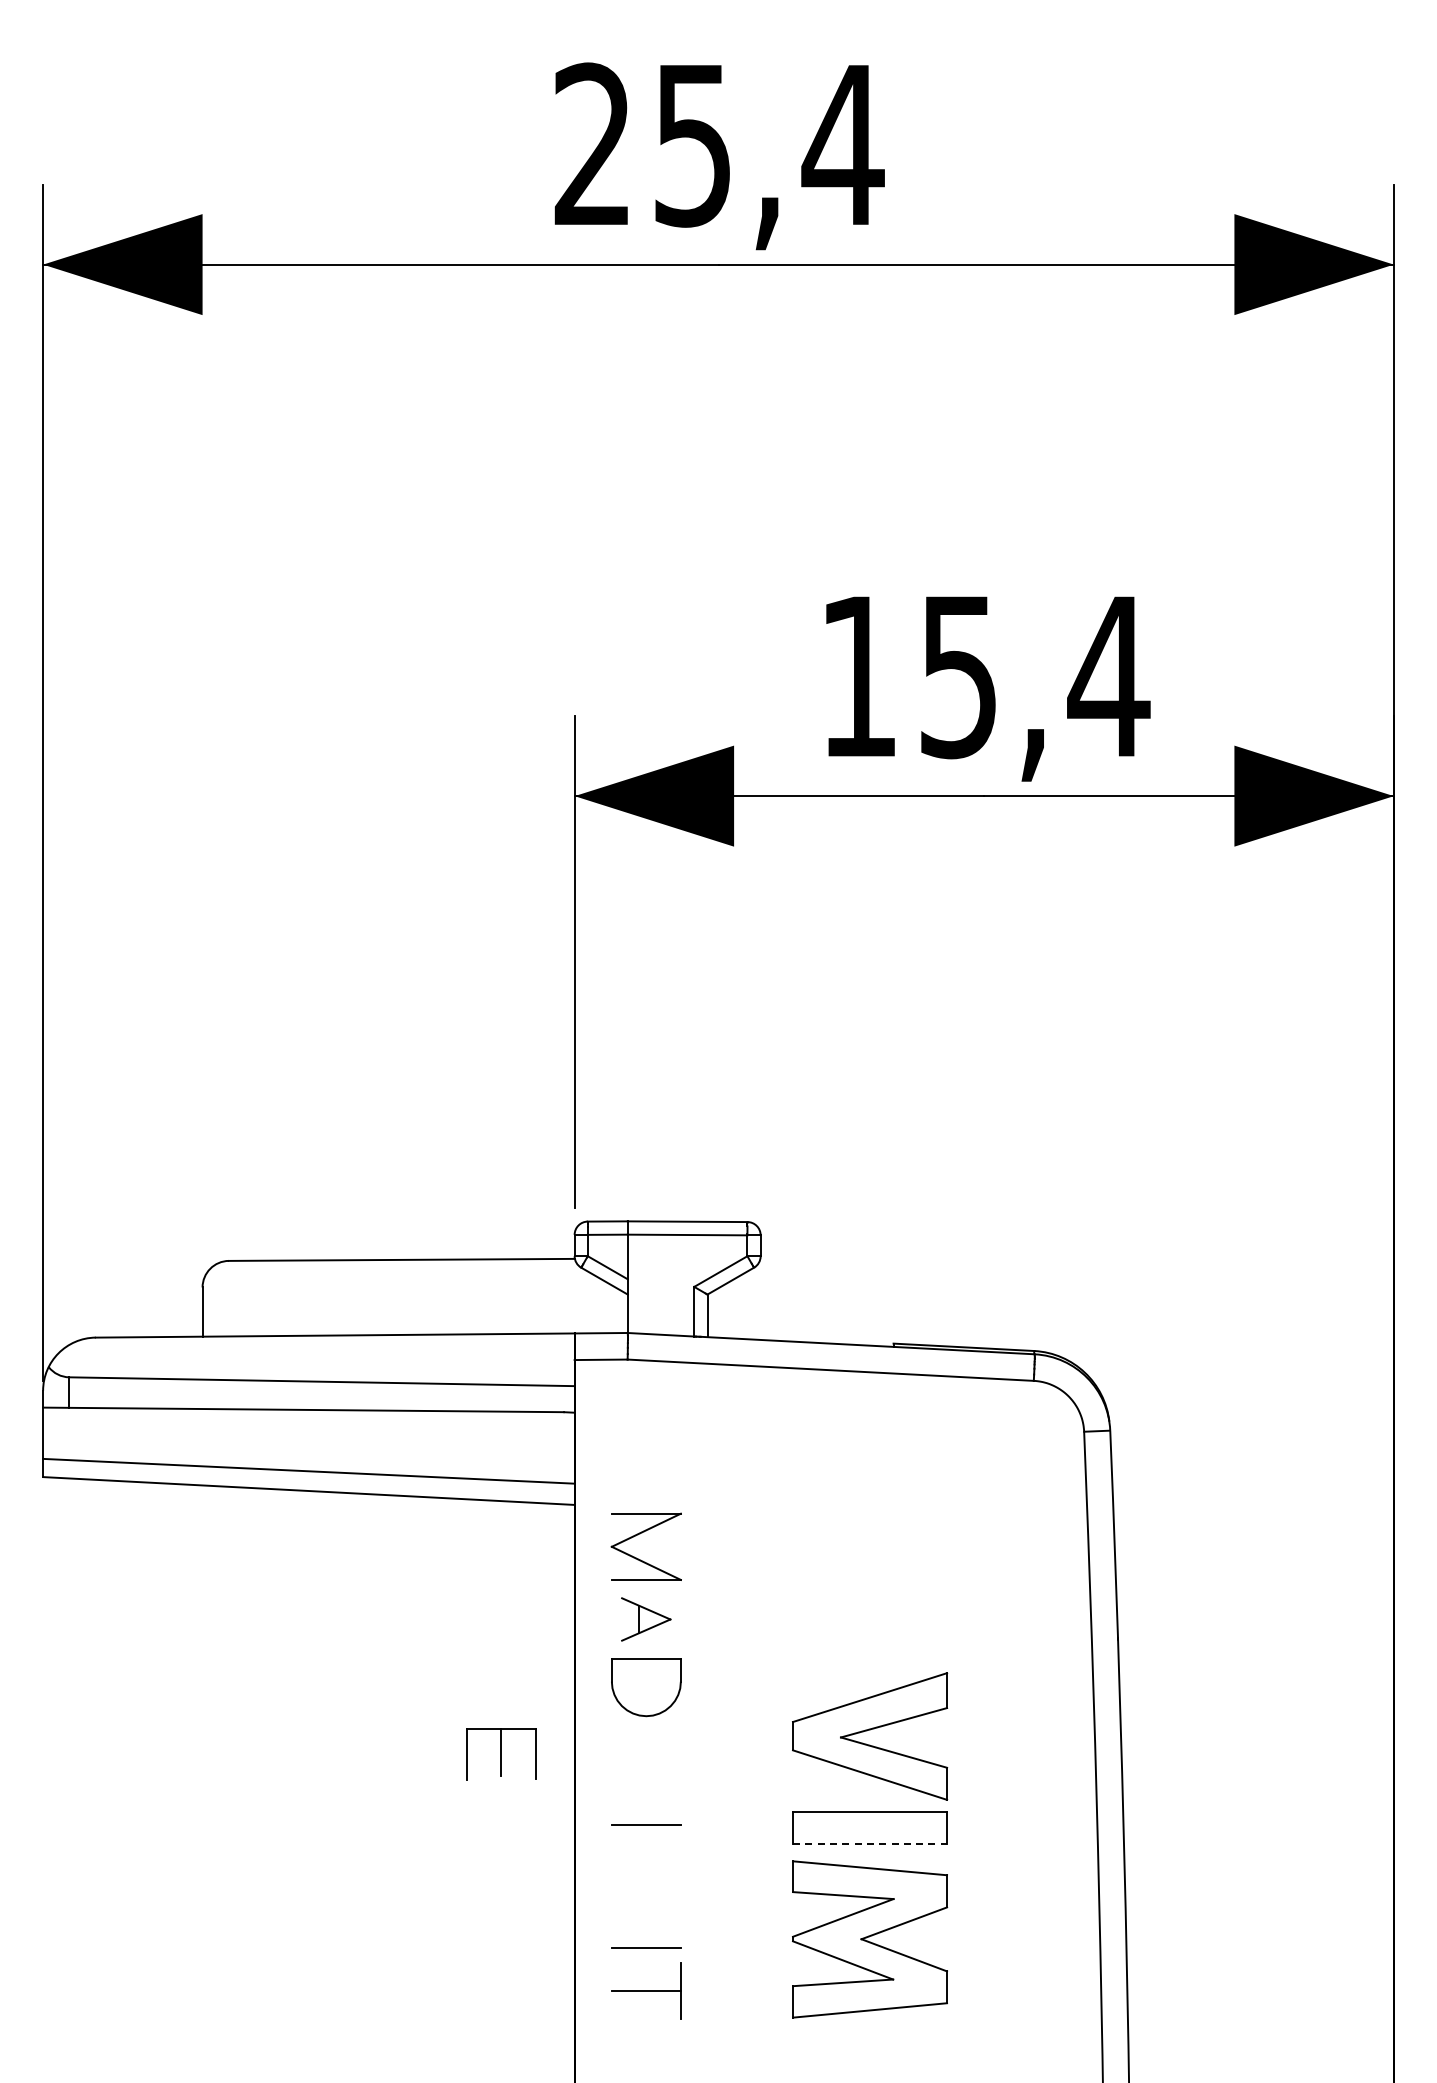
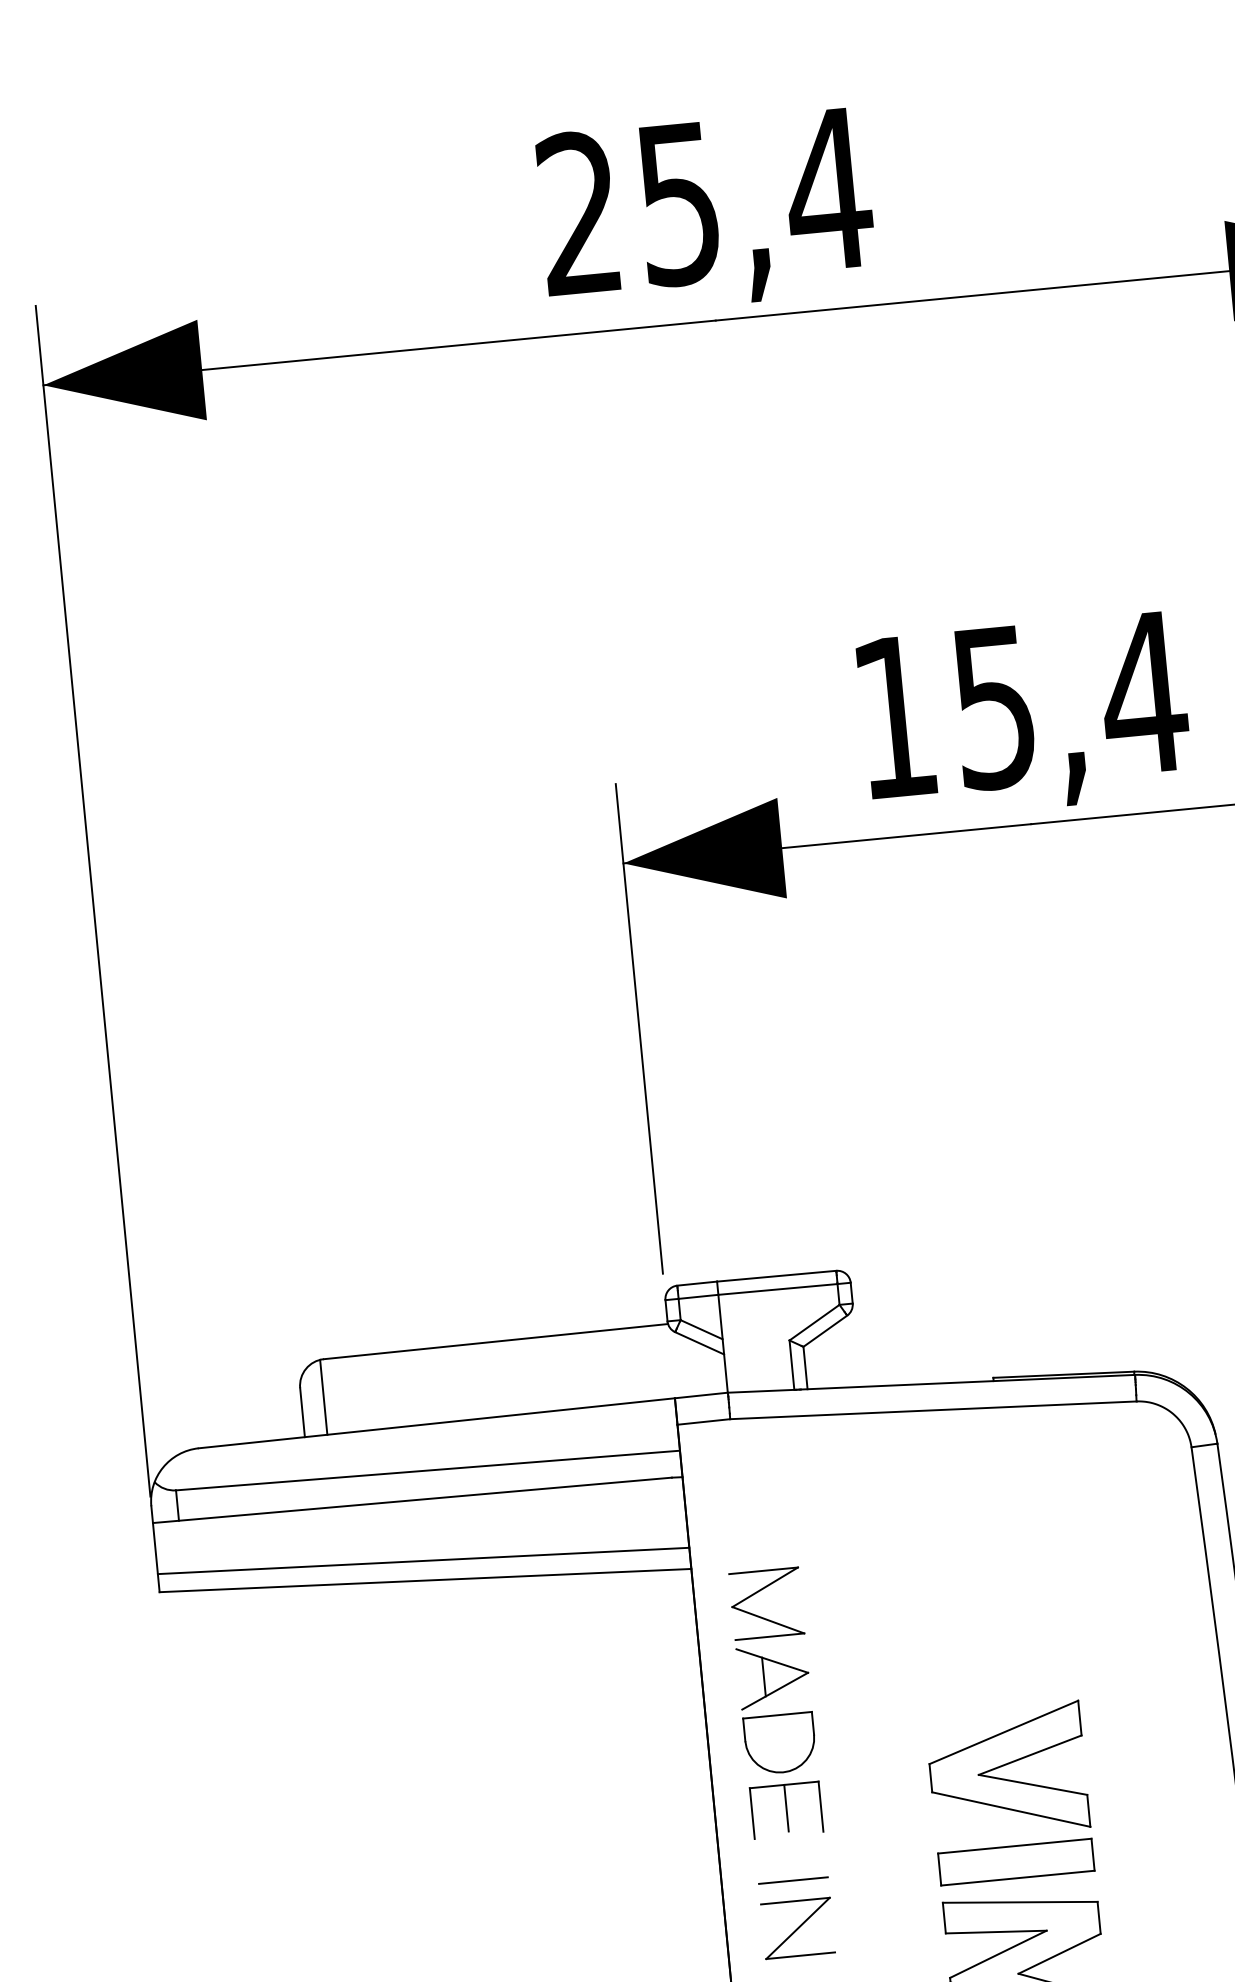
line: (225, 1298) -> (324, 1396), added
part: (645, 1619) -> (772, 1676), size x1.43
part: (501, 1754) -> (786, 1810), moved
line: (870, 1843) -> (1018, 1877), dashed -> solid
part: (645, 1872) -> (797, 1928), added

